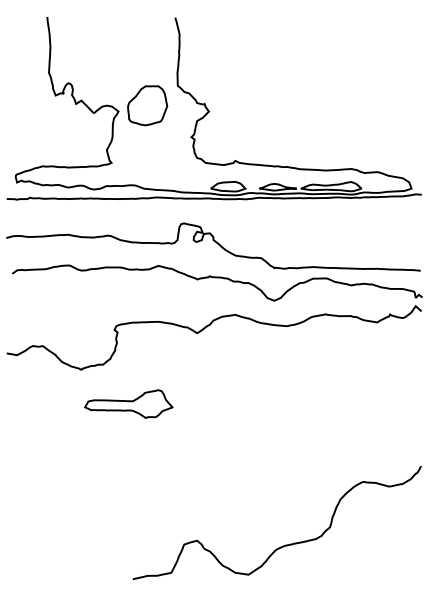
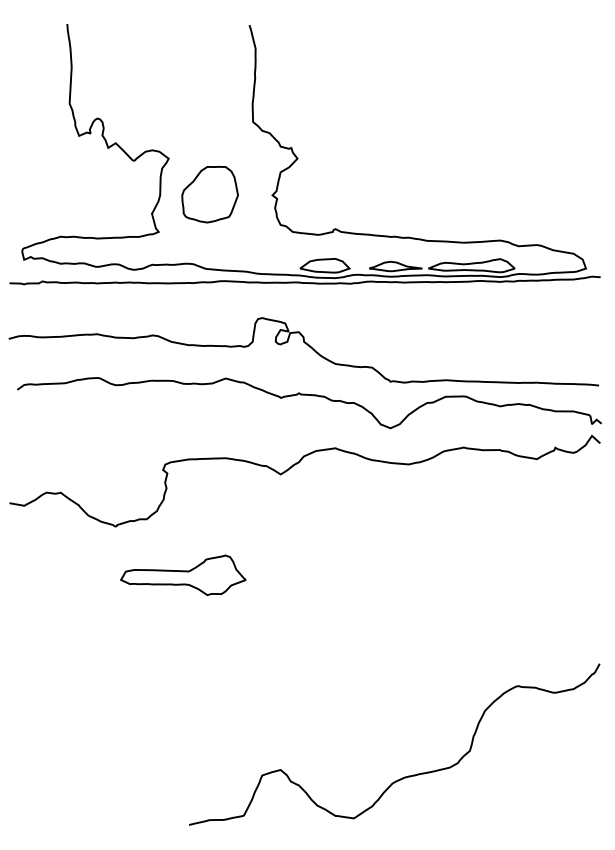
part: (147, 105) -> (209, 194), moved

